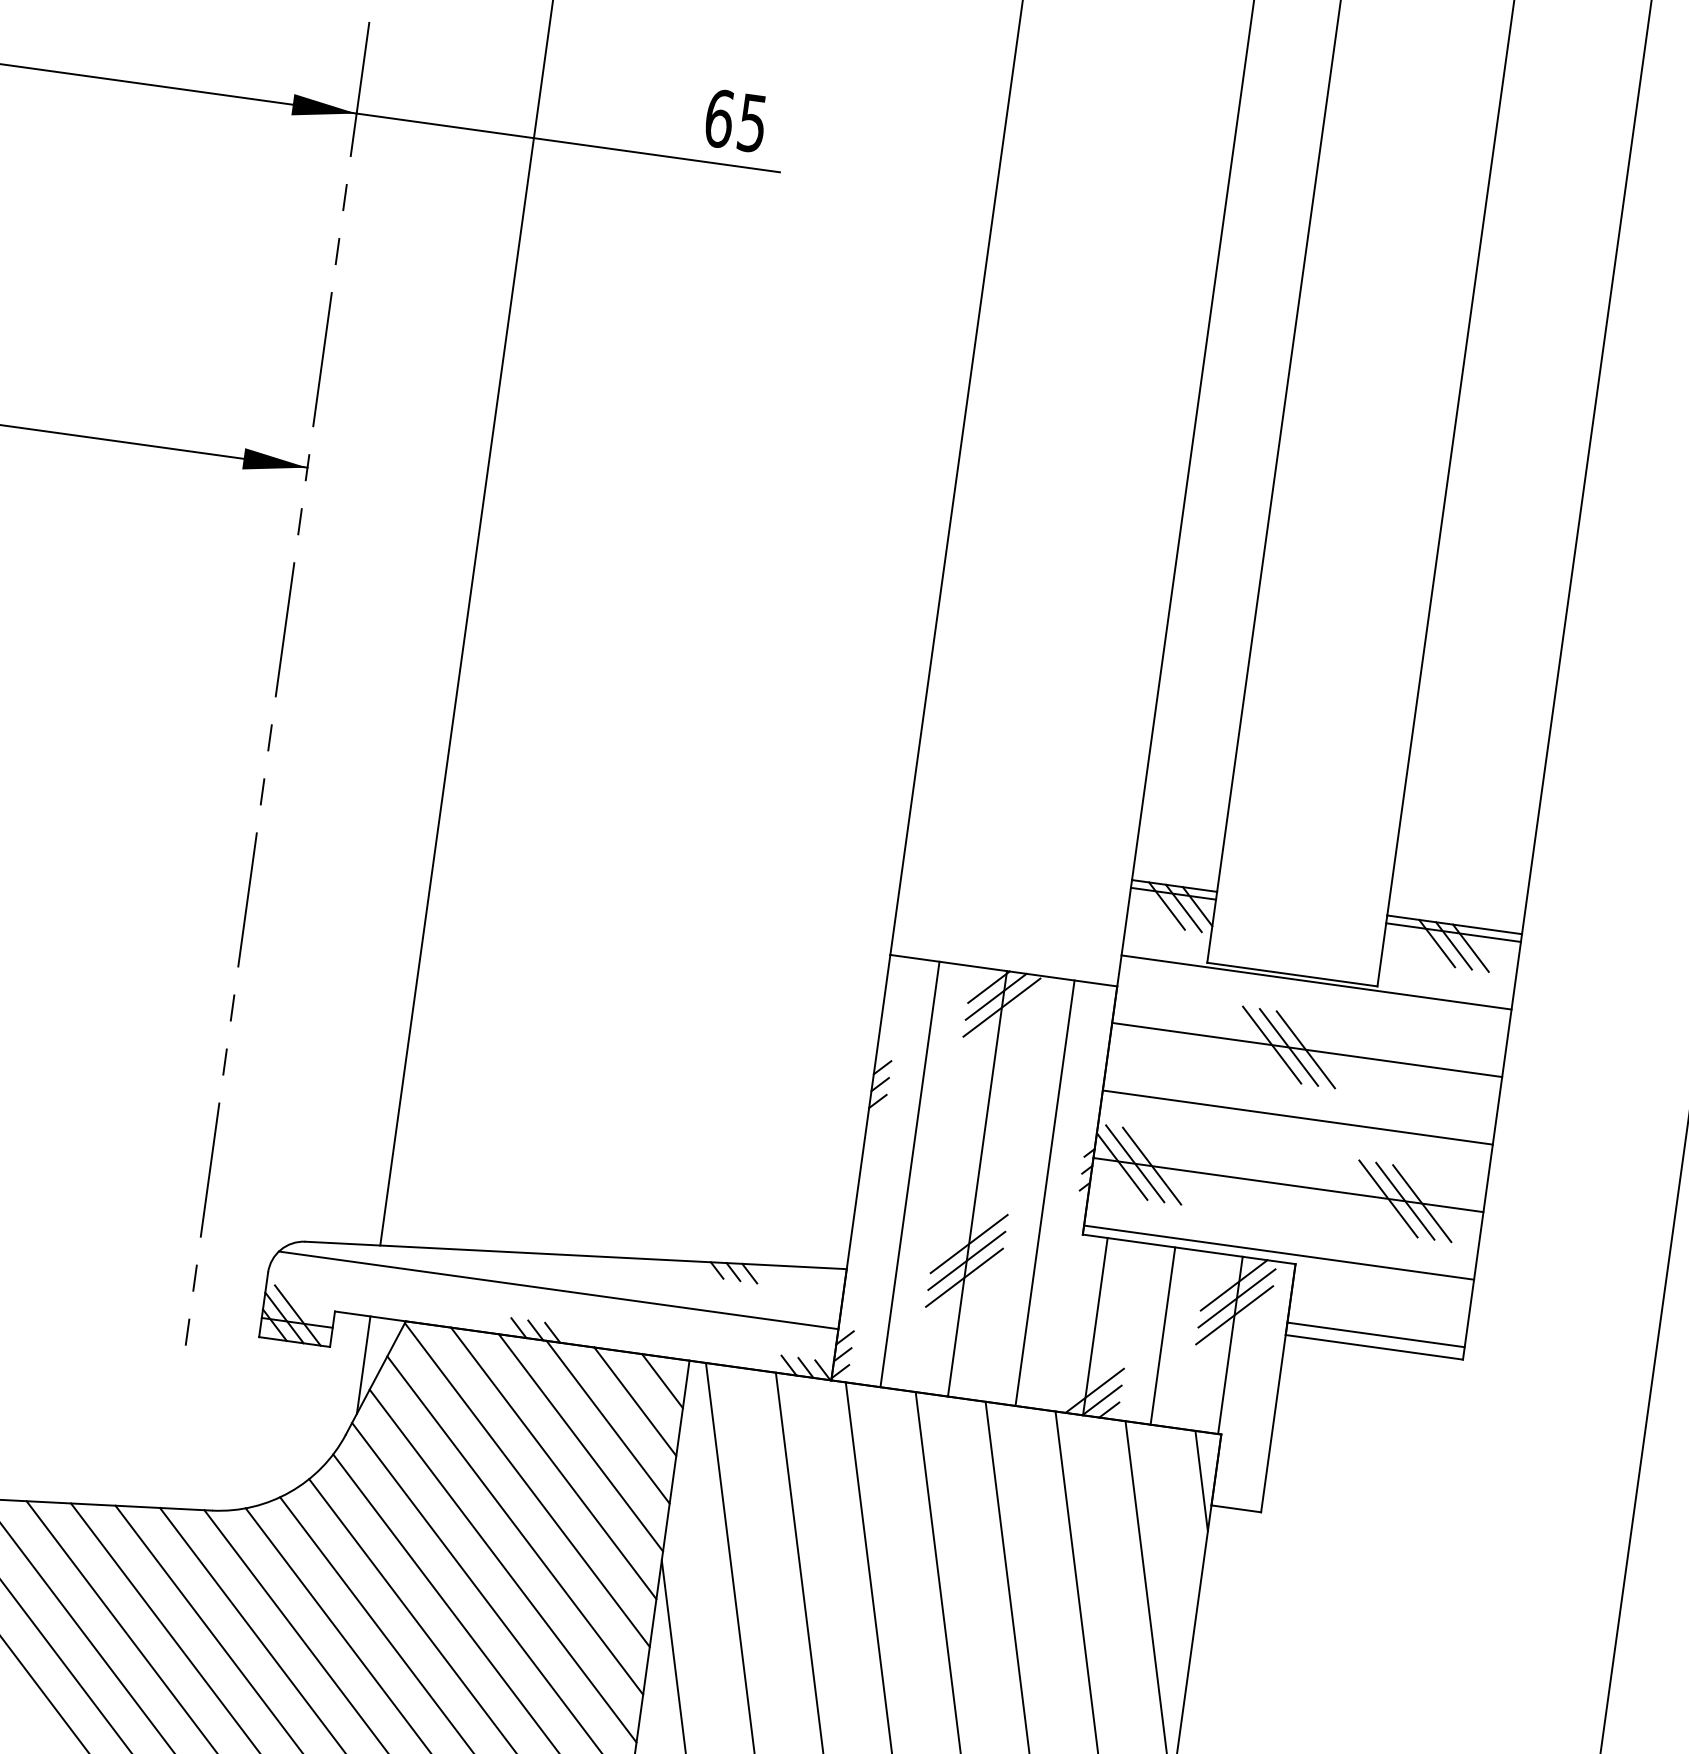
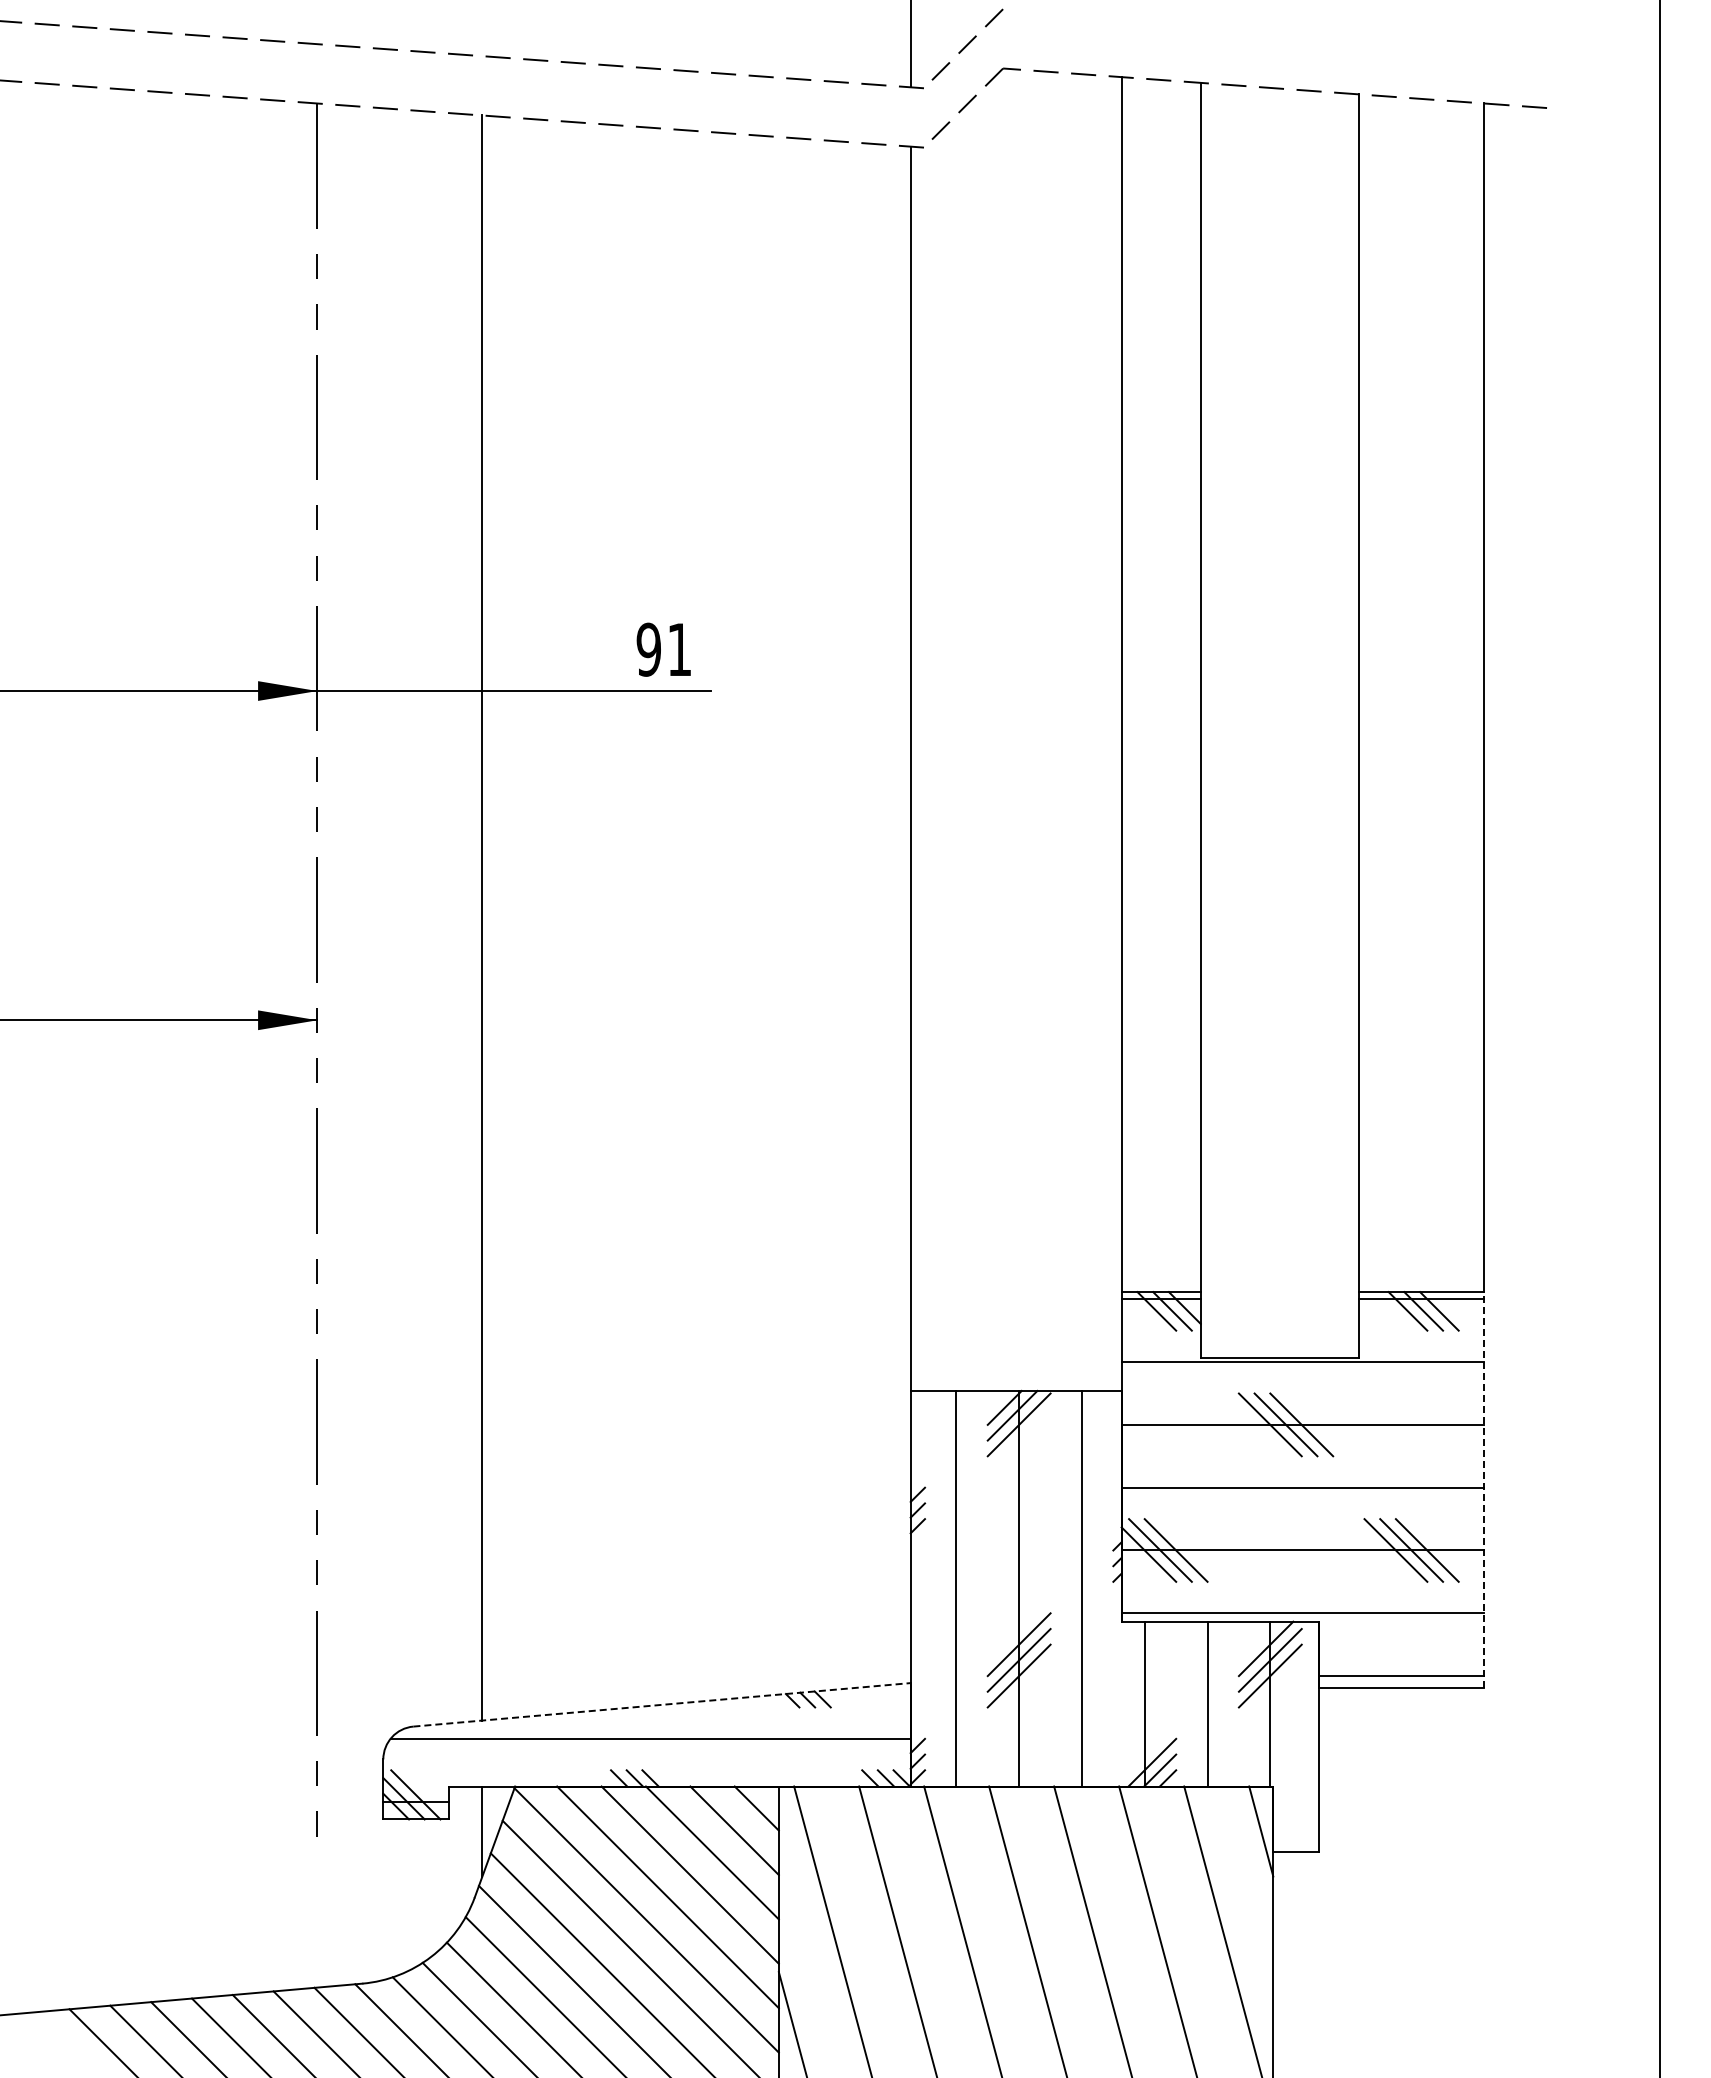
text: (735, 120) -> (663, 649), 65 -> 91
line: (1492, 1146) -> (1484, 1489), solid -> dashed
line: (576, 1255) -> (662, 1704), solid -> dashed

